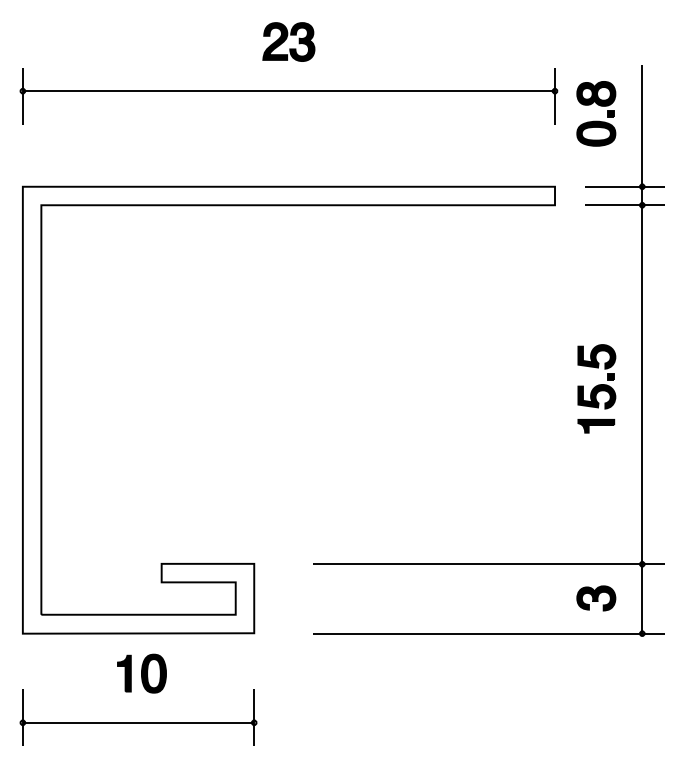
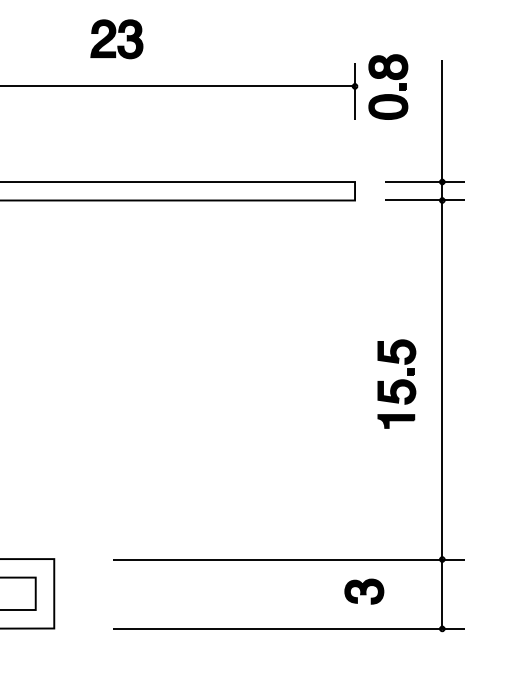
part: (288, 41) -> (116, 38), moved
part: (596, 120) -> (388, 93), moved
part: (596, 598) -> (364, 591), moved

